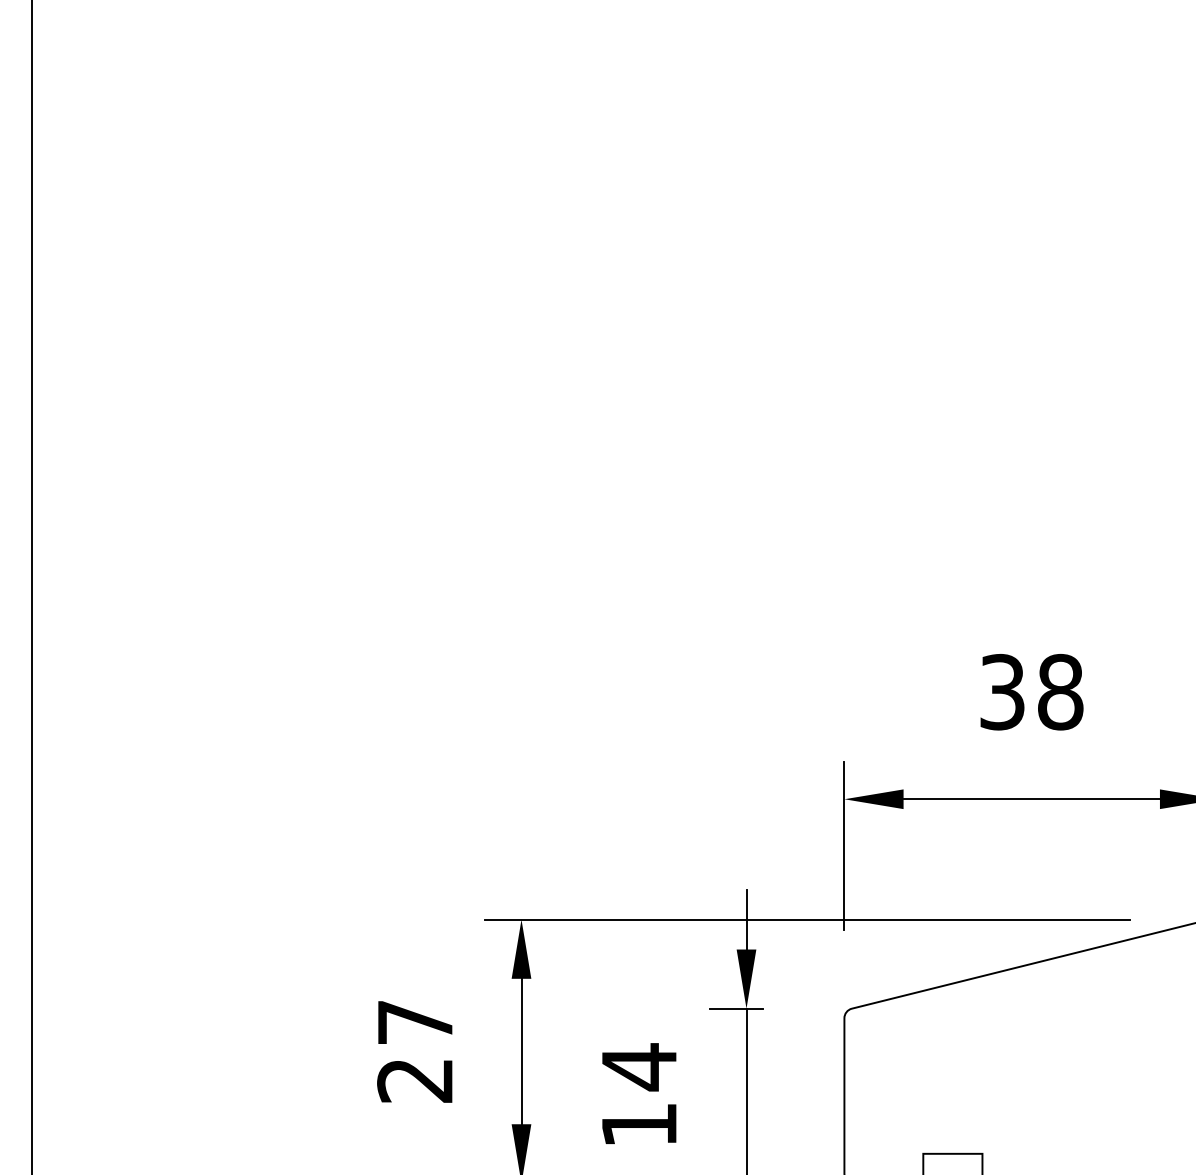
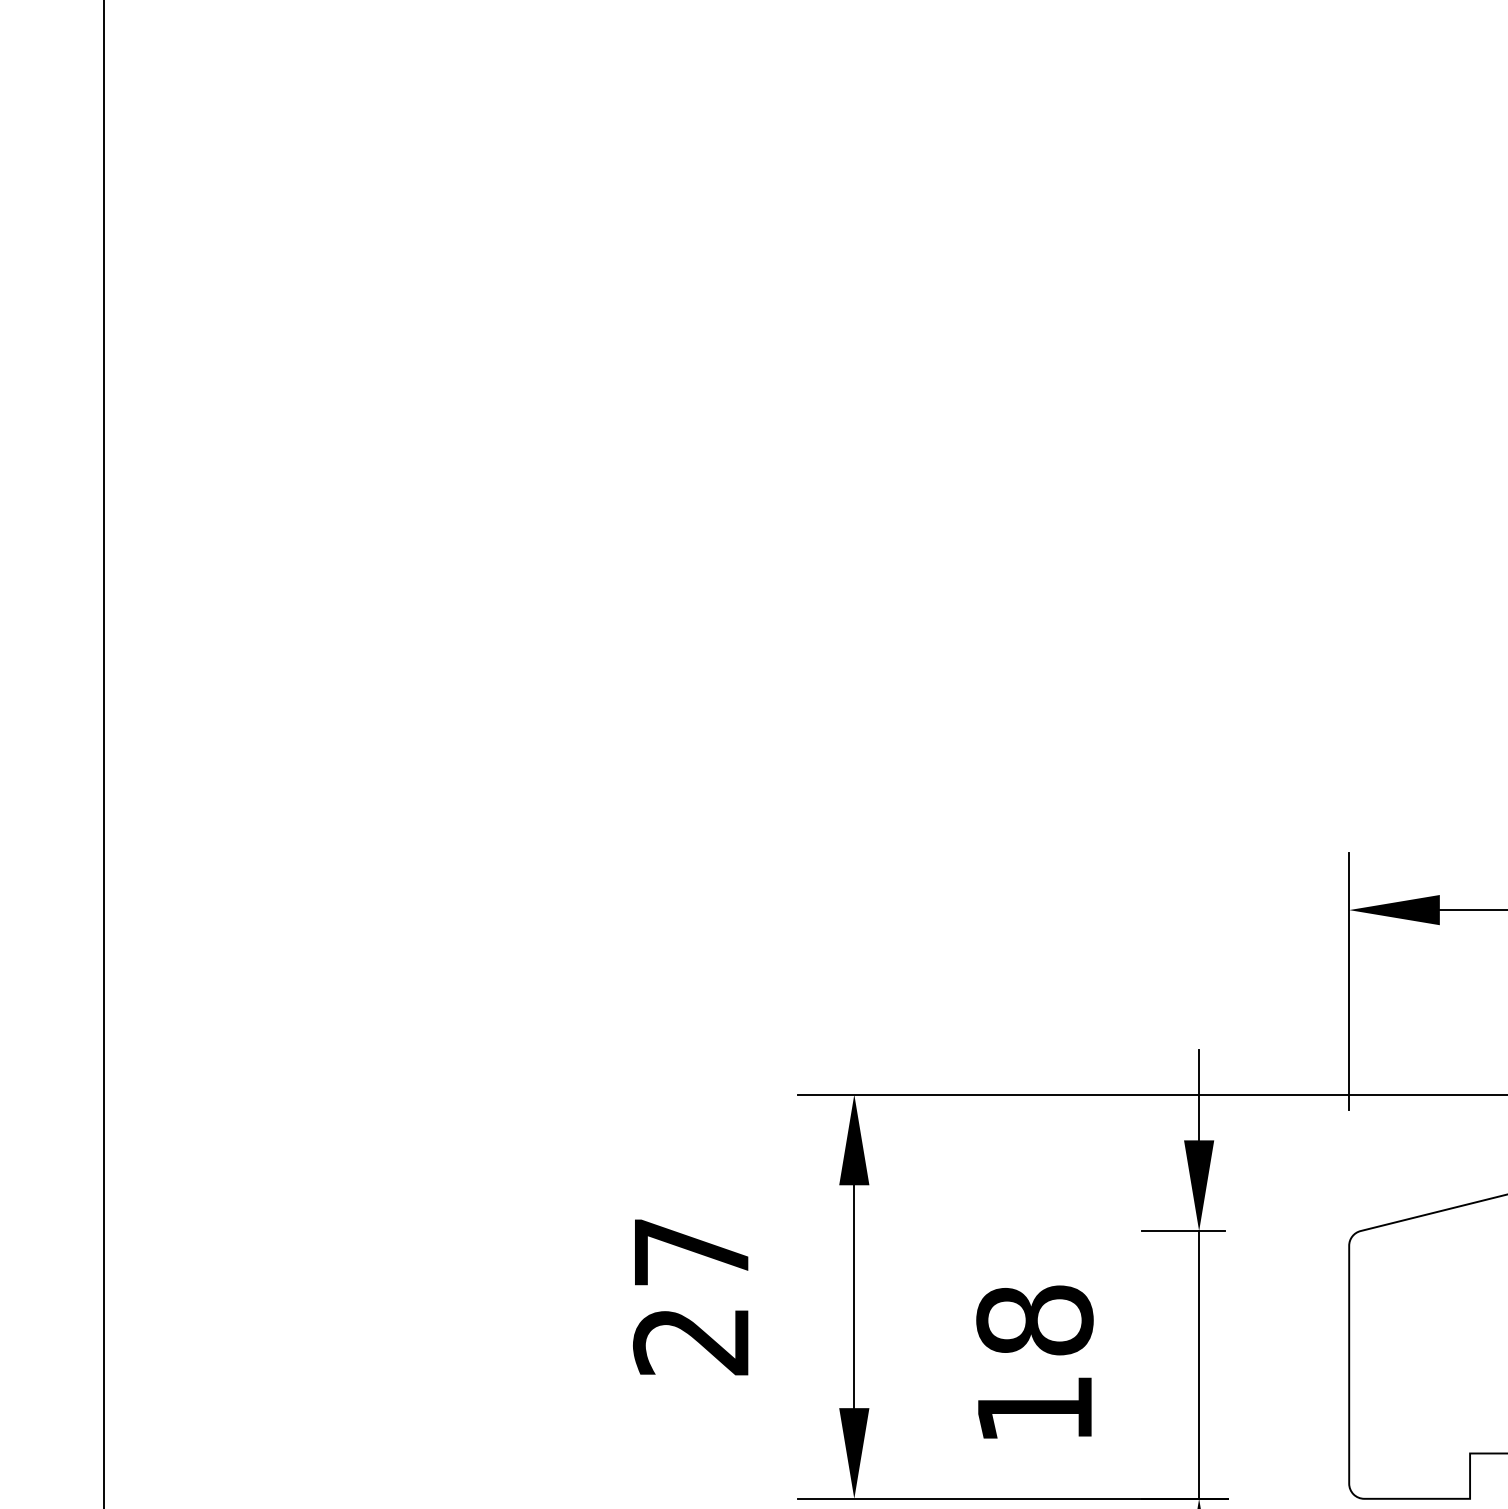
text: (639, 1067) -> (1035, 1321), 14 -> 18

